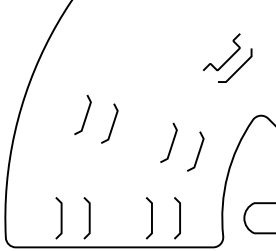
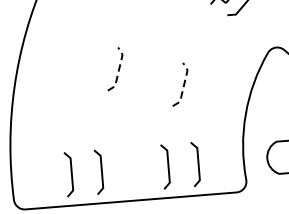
line: (85, 115) -> (88, 62), removed
line: (113, 124) -> (119, 69), solid -> dashed
line: (172, 144) -> (184, 85), solid -> dashed
line: (198, 151) -> (212, 91), removed

